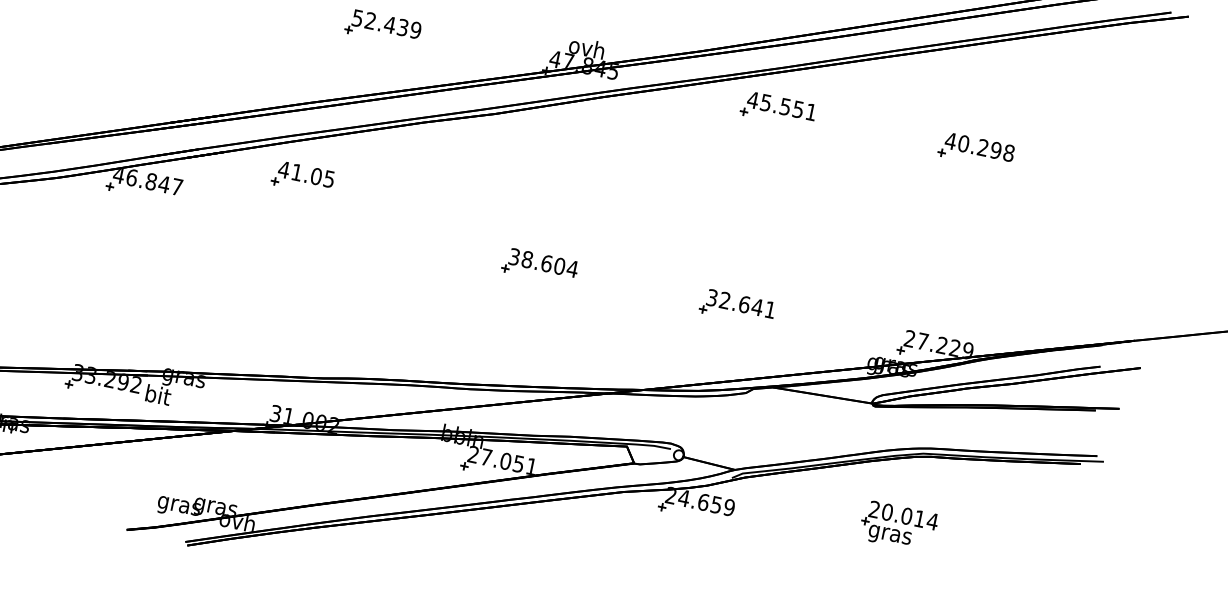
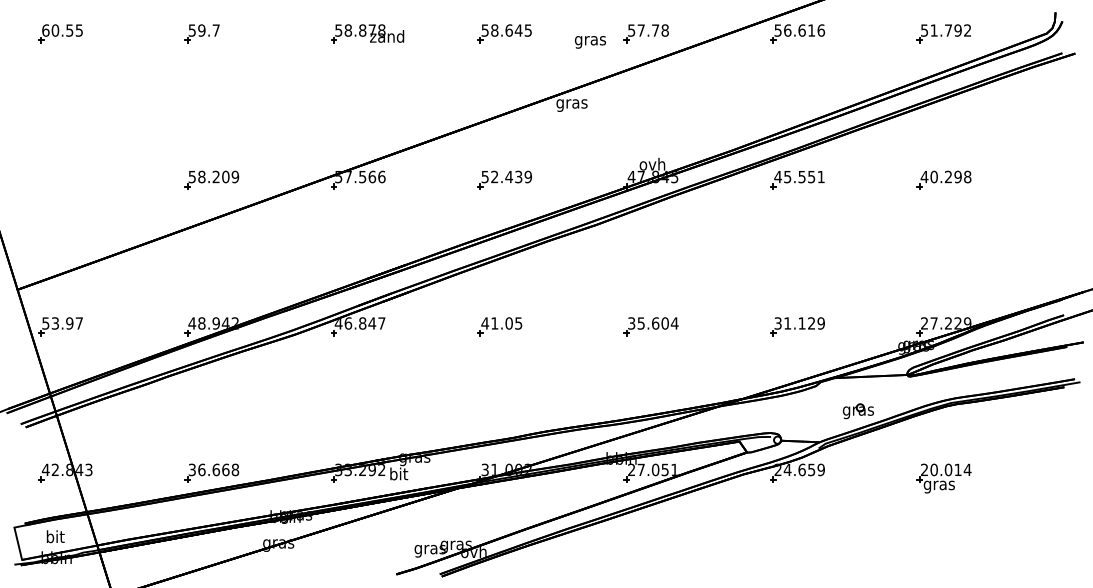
part: (302, 177) -> (499, 326), moved
text: (526, 259) -> (640, 323), 38.604 -> 35.604
text: (747, 305) -> (804, 323), 32.641 -> 31.129
part: (796, 439) -> (858, 411), added
part: (897, 526) -> (943, 478), moved

